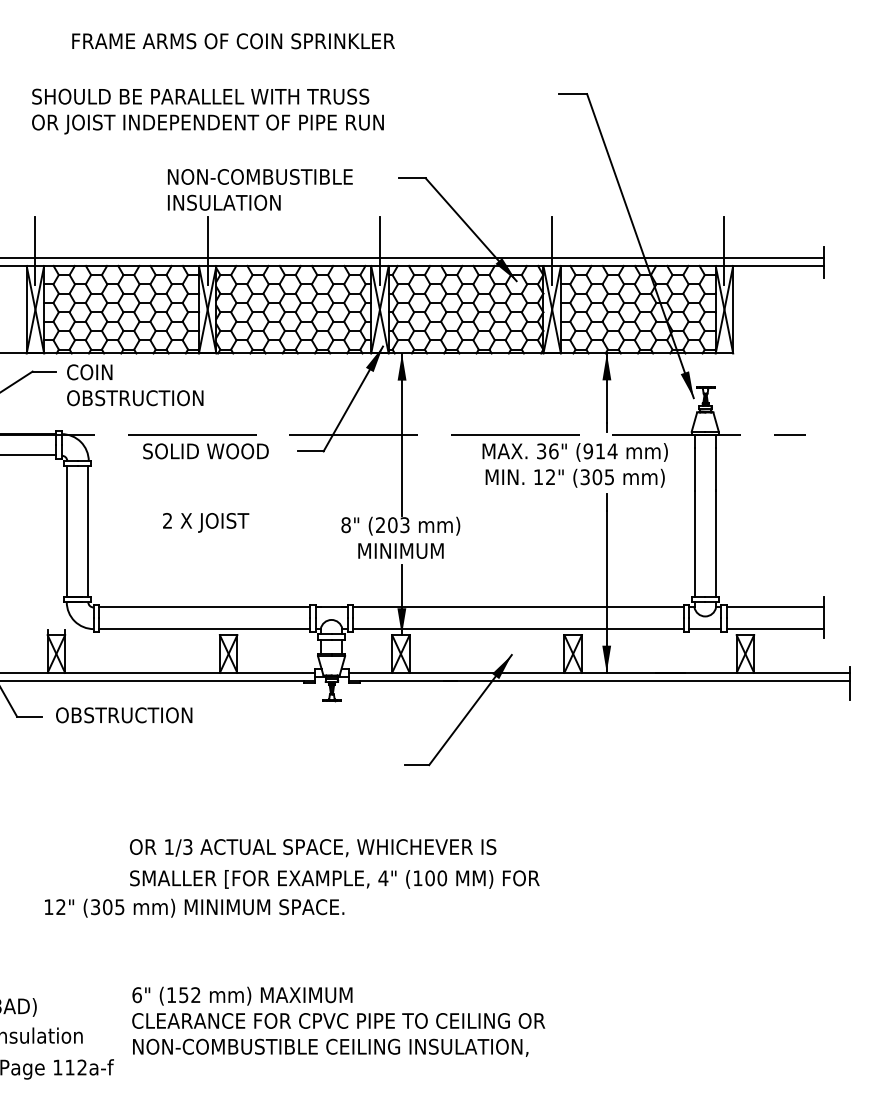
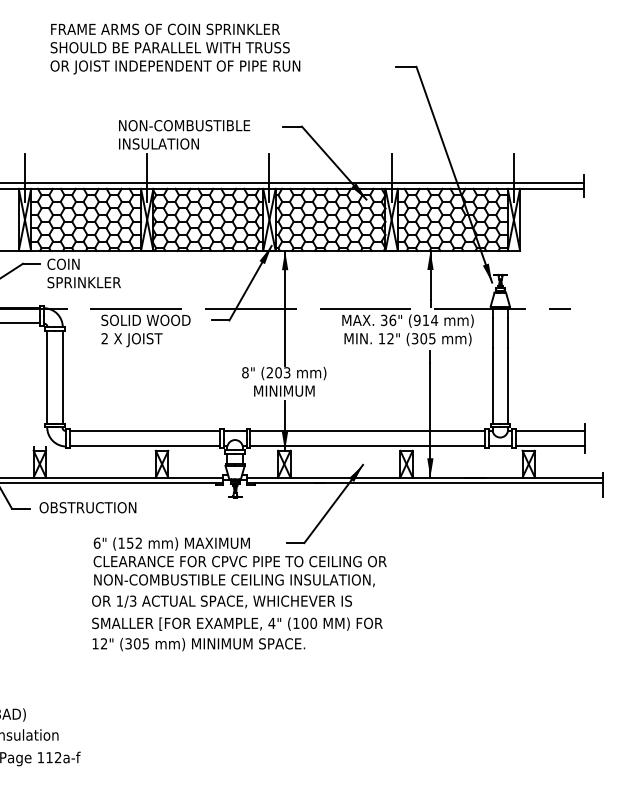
text: (208, 111) -> (175, 58), moved
text: (134, 397) -> (95, 282), OBSTRUCTION -> SPRINKLER
text: (205, 523) -> (131, 340), moved
text: (194, 908) -> (198, 644), moved
text: (337, 1022) -> (239, 562), moved

